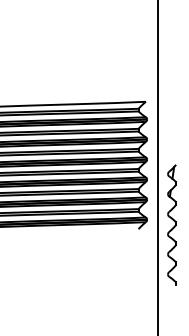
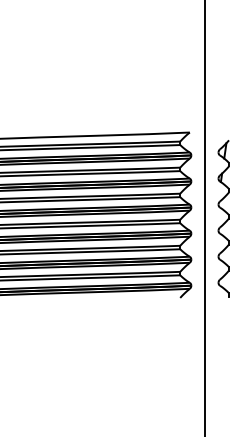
part: (171, 224) -> (223, 218), moved

